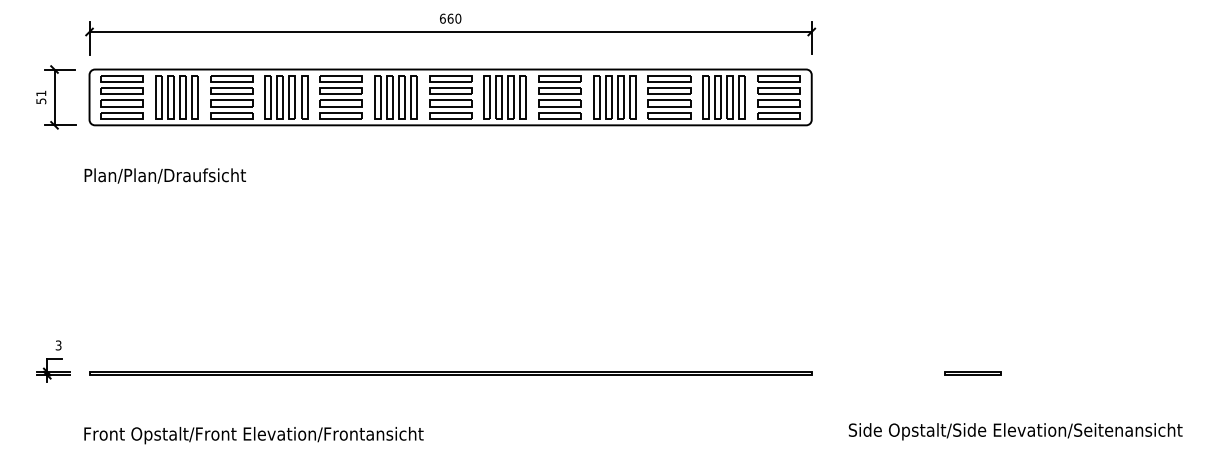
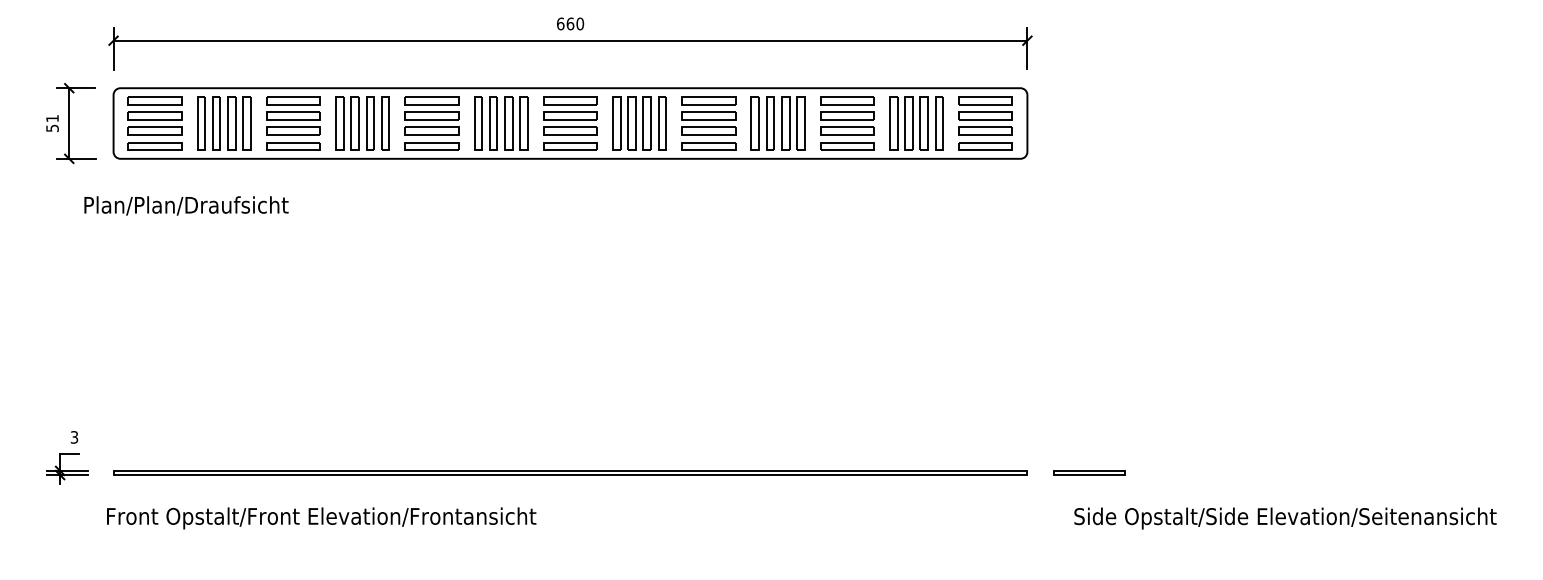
text: (165, 175) -> (186, 205), moved
part: (973, 373) -> (1089, 472), moved
text: (1015, 431) -> (1285, 518), moved
text: (253, 435) -> (321, 518), moved

